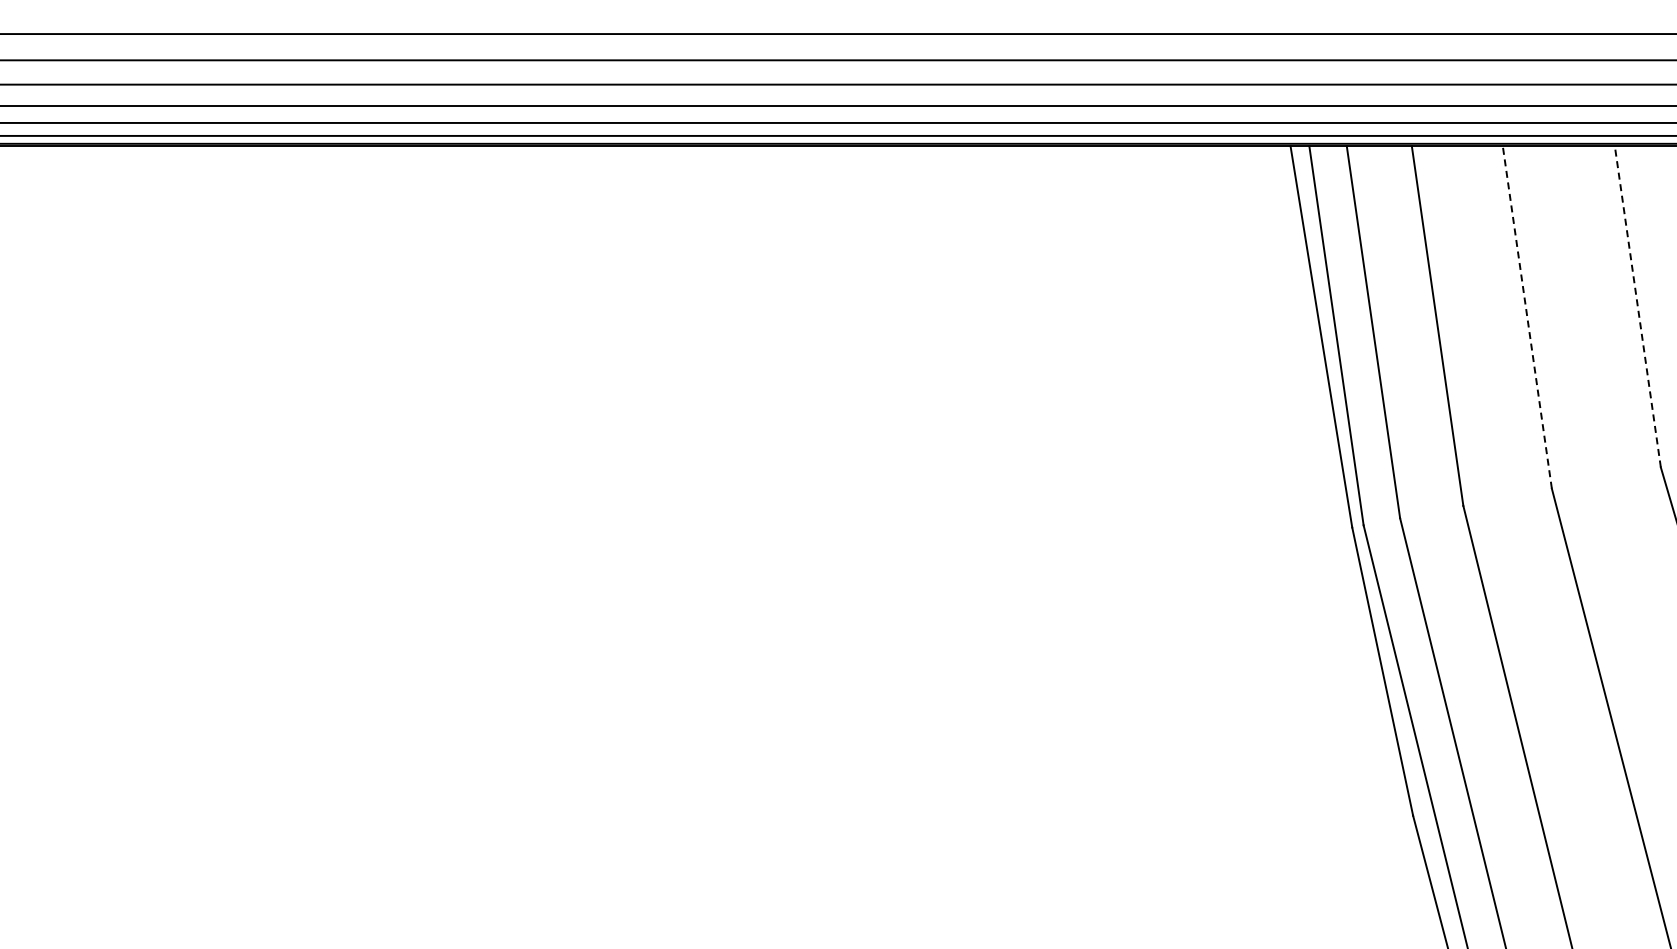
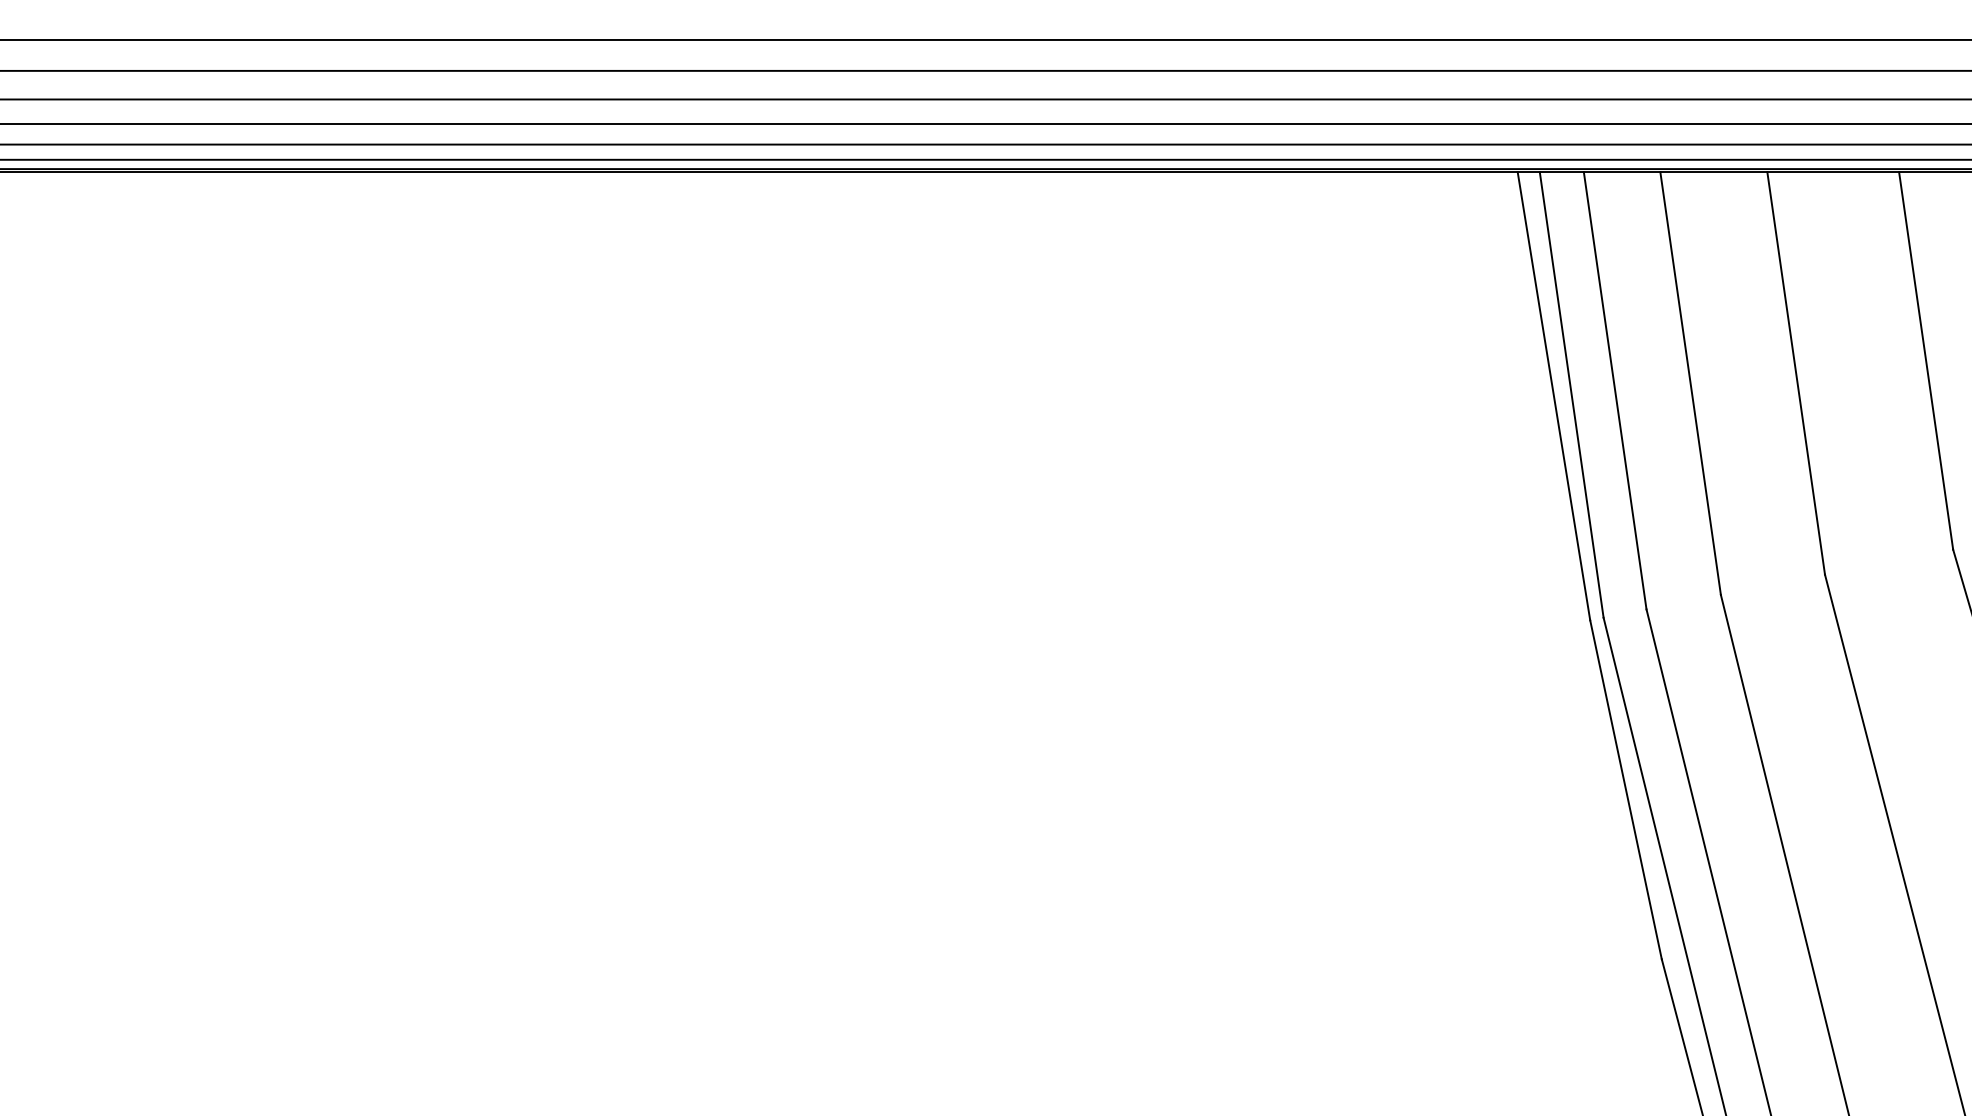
line: (1637, 306) -> (1925, 360), dashed -> solid
line: (1527, 317) -> (1796, 373), dashed -> solid

